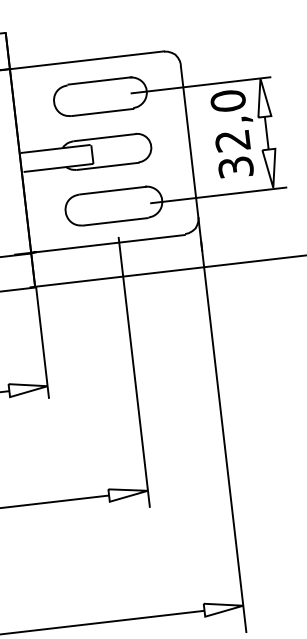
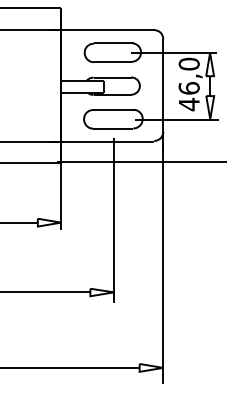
text: (233, 154) -> (188, 96), 32,0 -> 46,0

